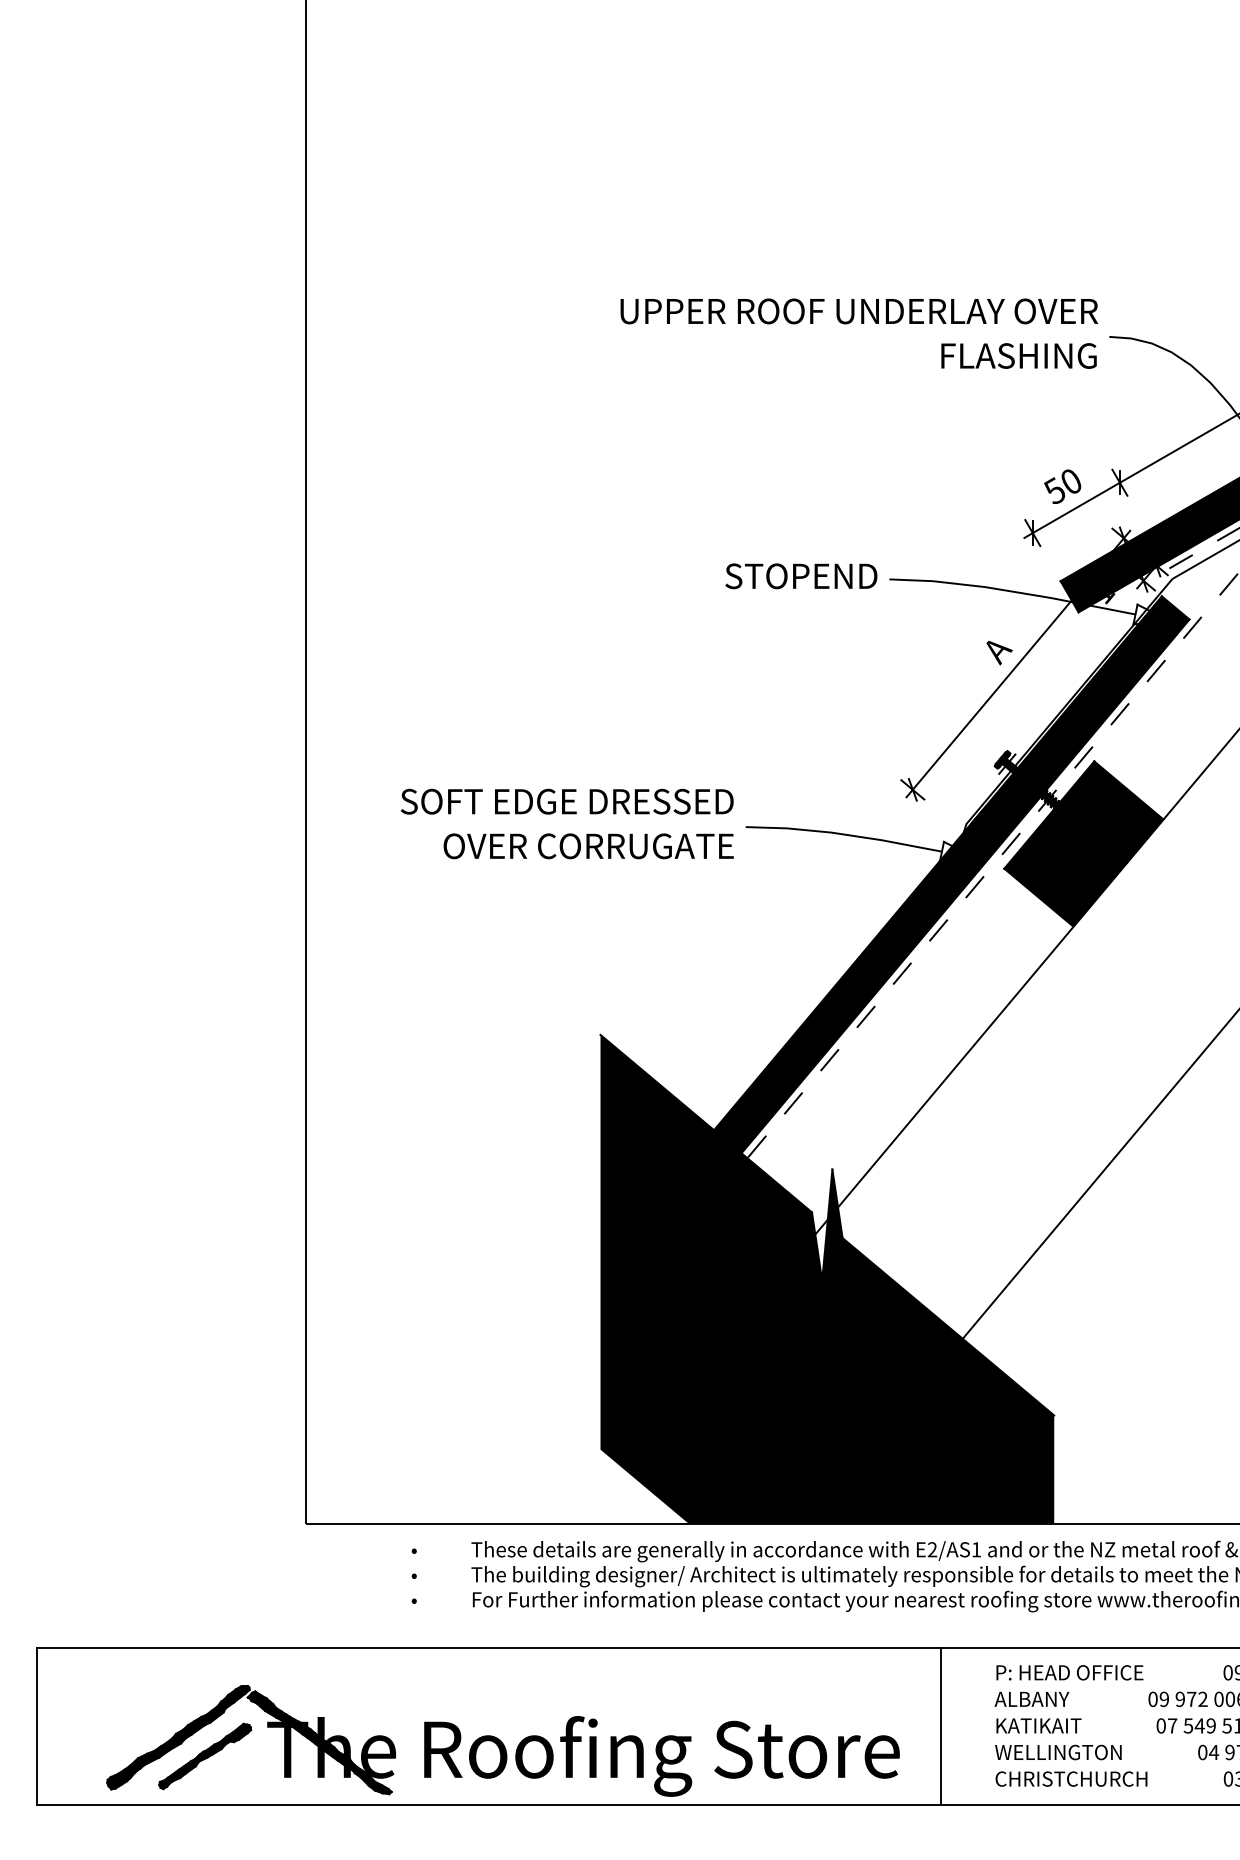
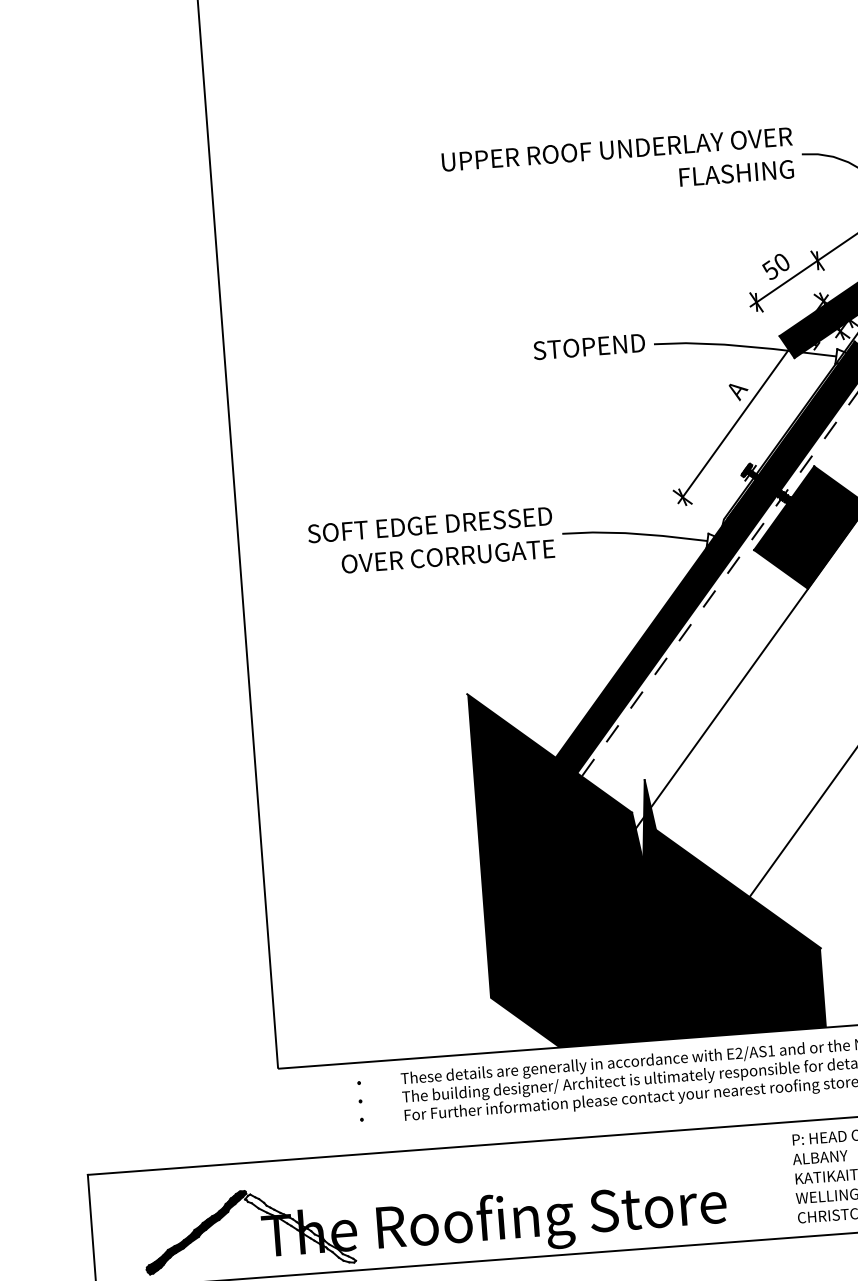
line: (941, 1726) -> (755, 1182), removed
fill: (319, 1742) -> (300, 1228), removed
part: (205, 1756) -> (217, 1245), removed

